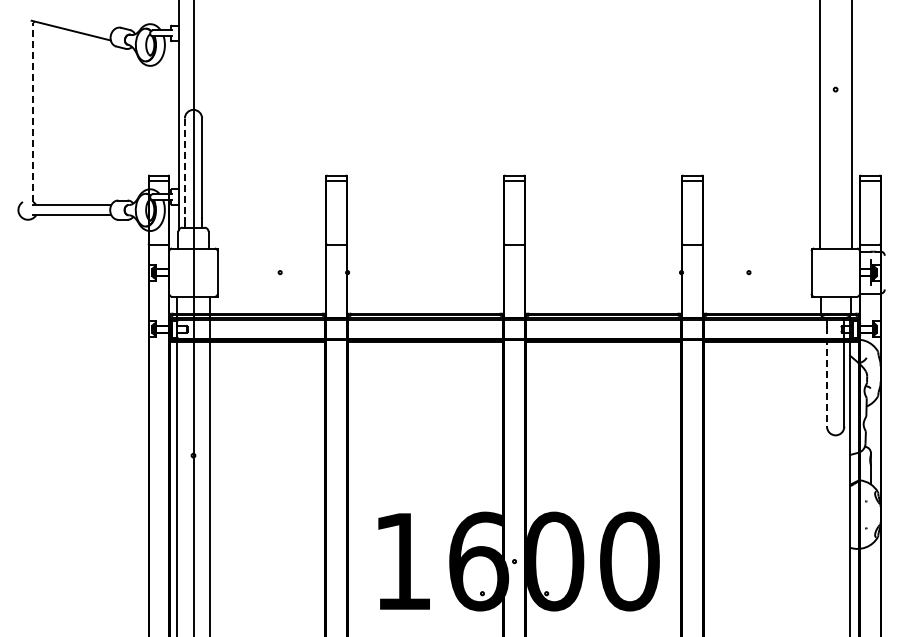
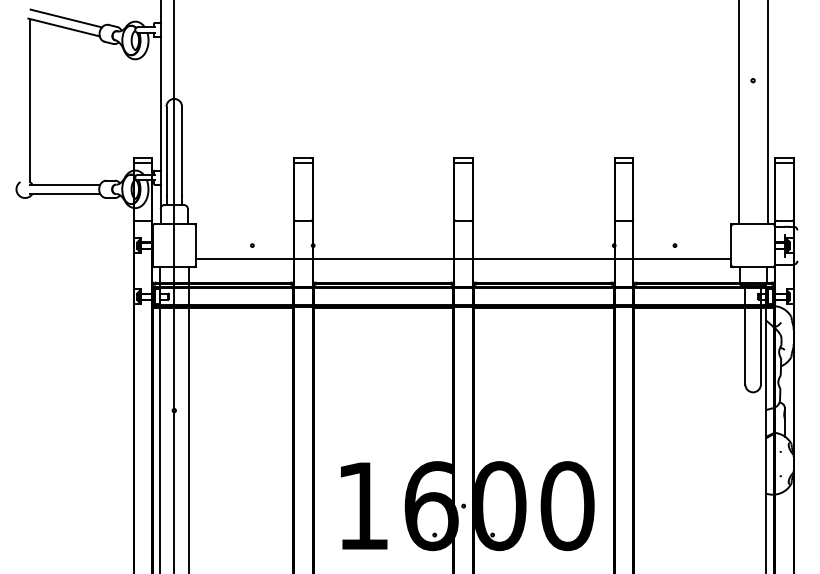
line: (73, 20) -> (66, 18), added
line: (33, 112) -> (30, 101), dashed -> solid
line: (184, 168) -> (166, 151), dashed -> solid
line: (514, 287) -> (463, 259), added
line: (827, 376) -> (745, 339), dashed -> solid

